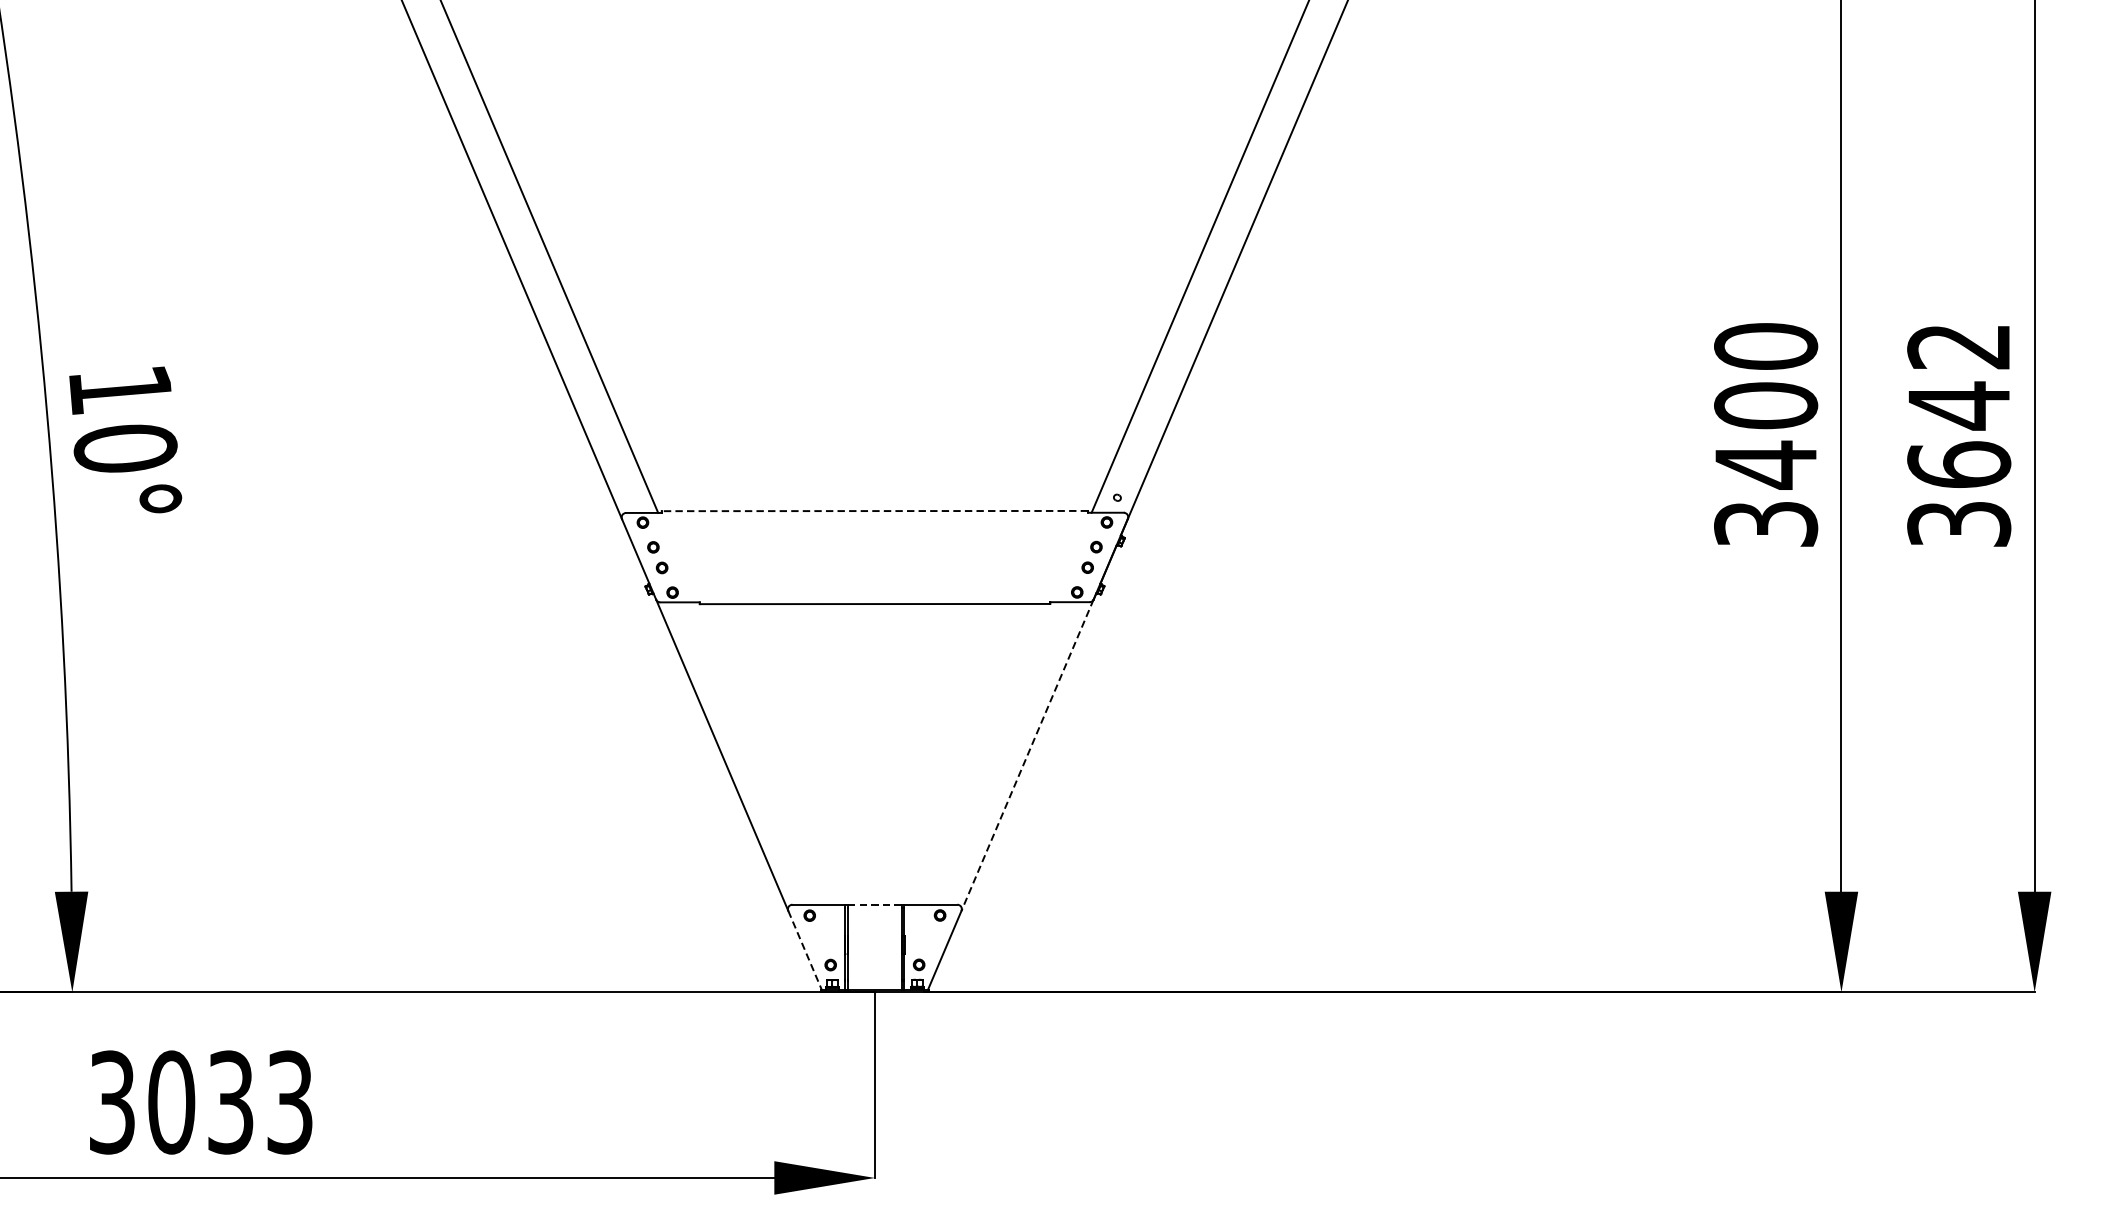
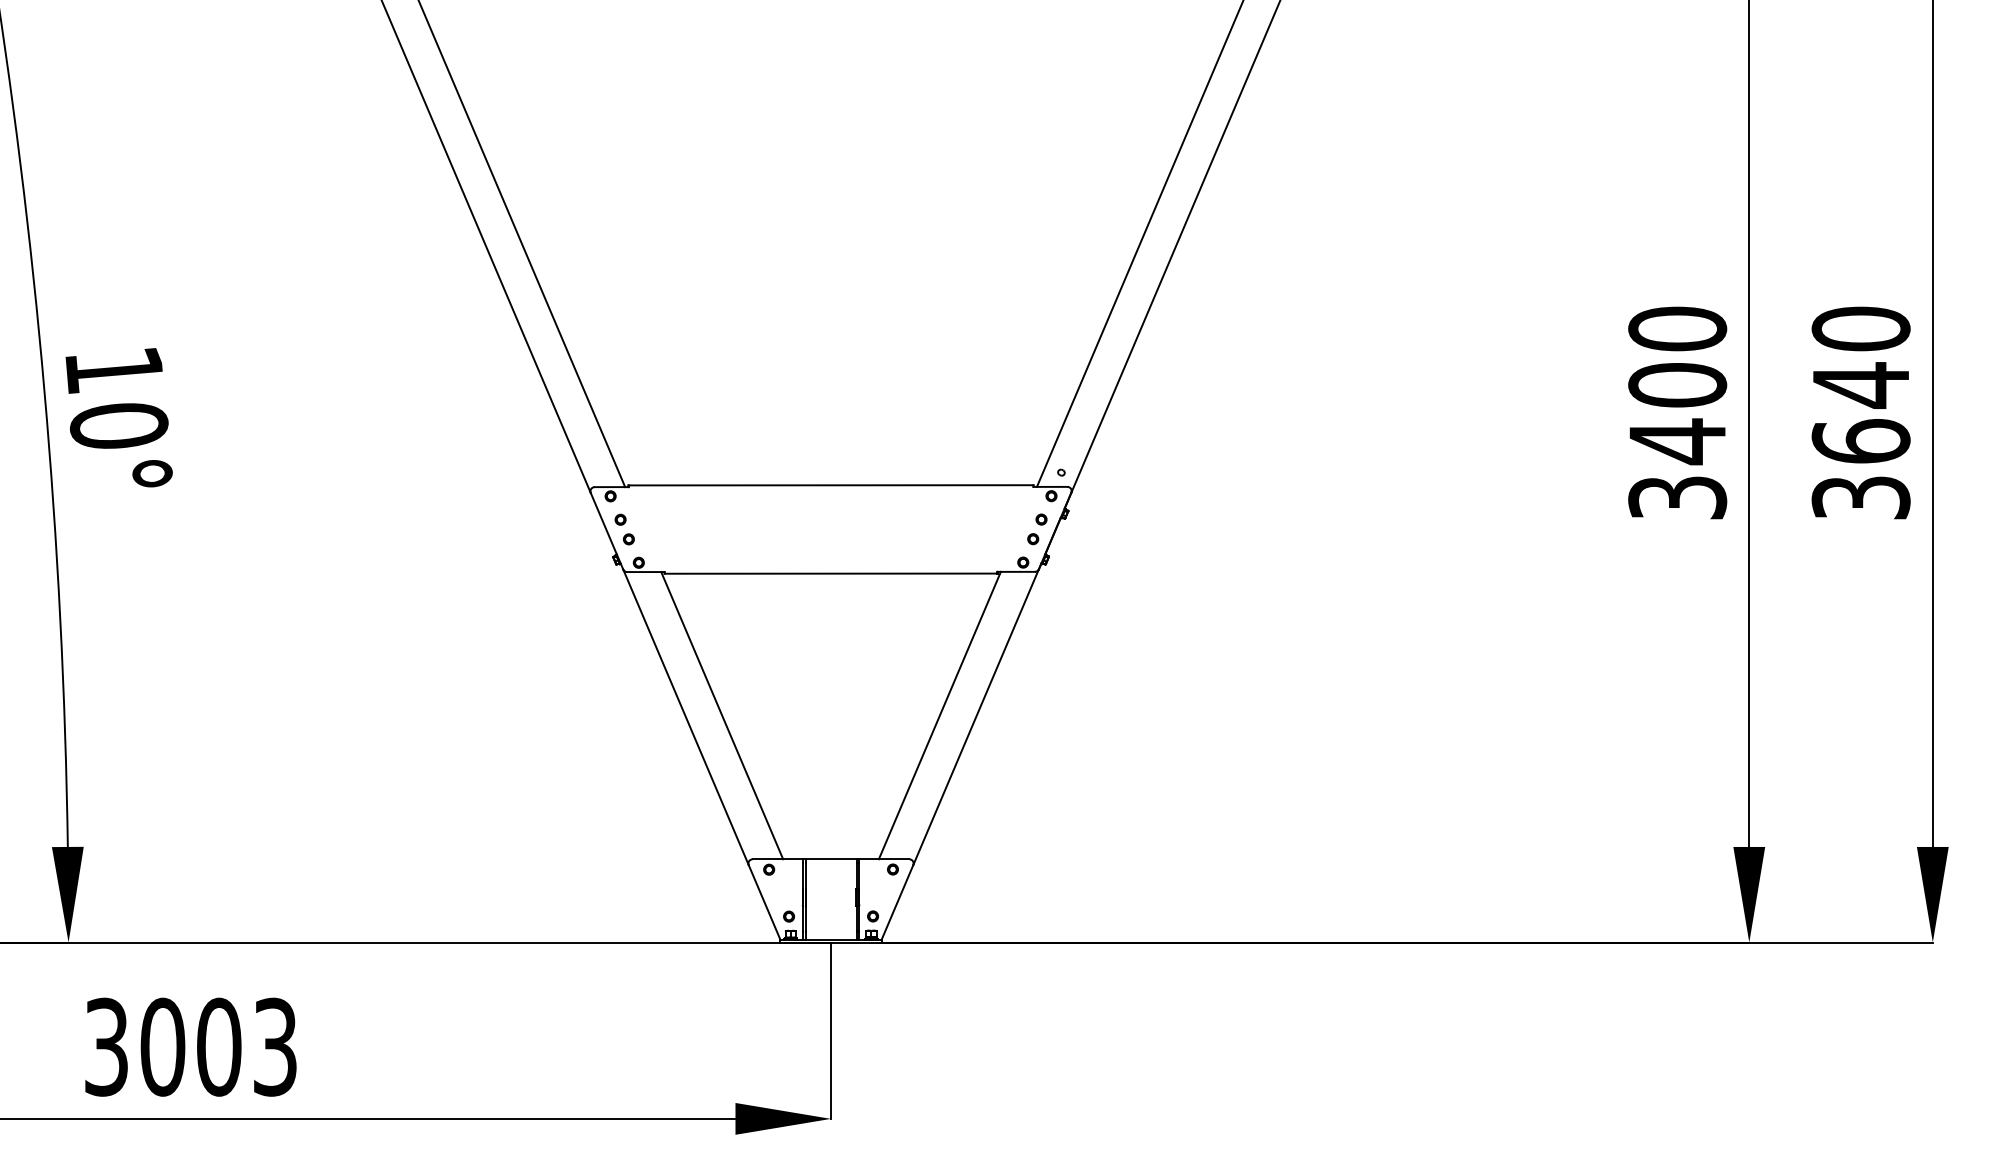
text: (1958, 346) -> (1860, 328), 3642 -> 3640
line: (874, 511) -> (830, 485), dashed -> solid
line: (760, 753) -> (722, 715), added
line: (989, 753) -> (939, 715), added
line: (1028, 755) -> (976, 717), dashed -> solid
line: (874, 904) -> (830, 859), dashed -> solid
line: (804, 950) -> (764, 902), dashed -> solid
text: (231, 1101) -> (219, 1046), 3033 -> 3003

